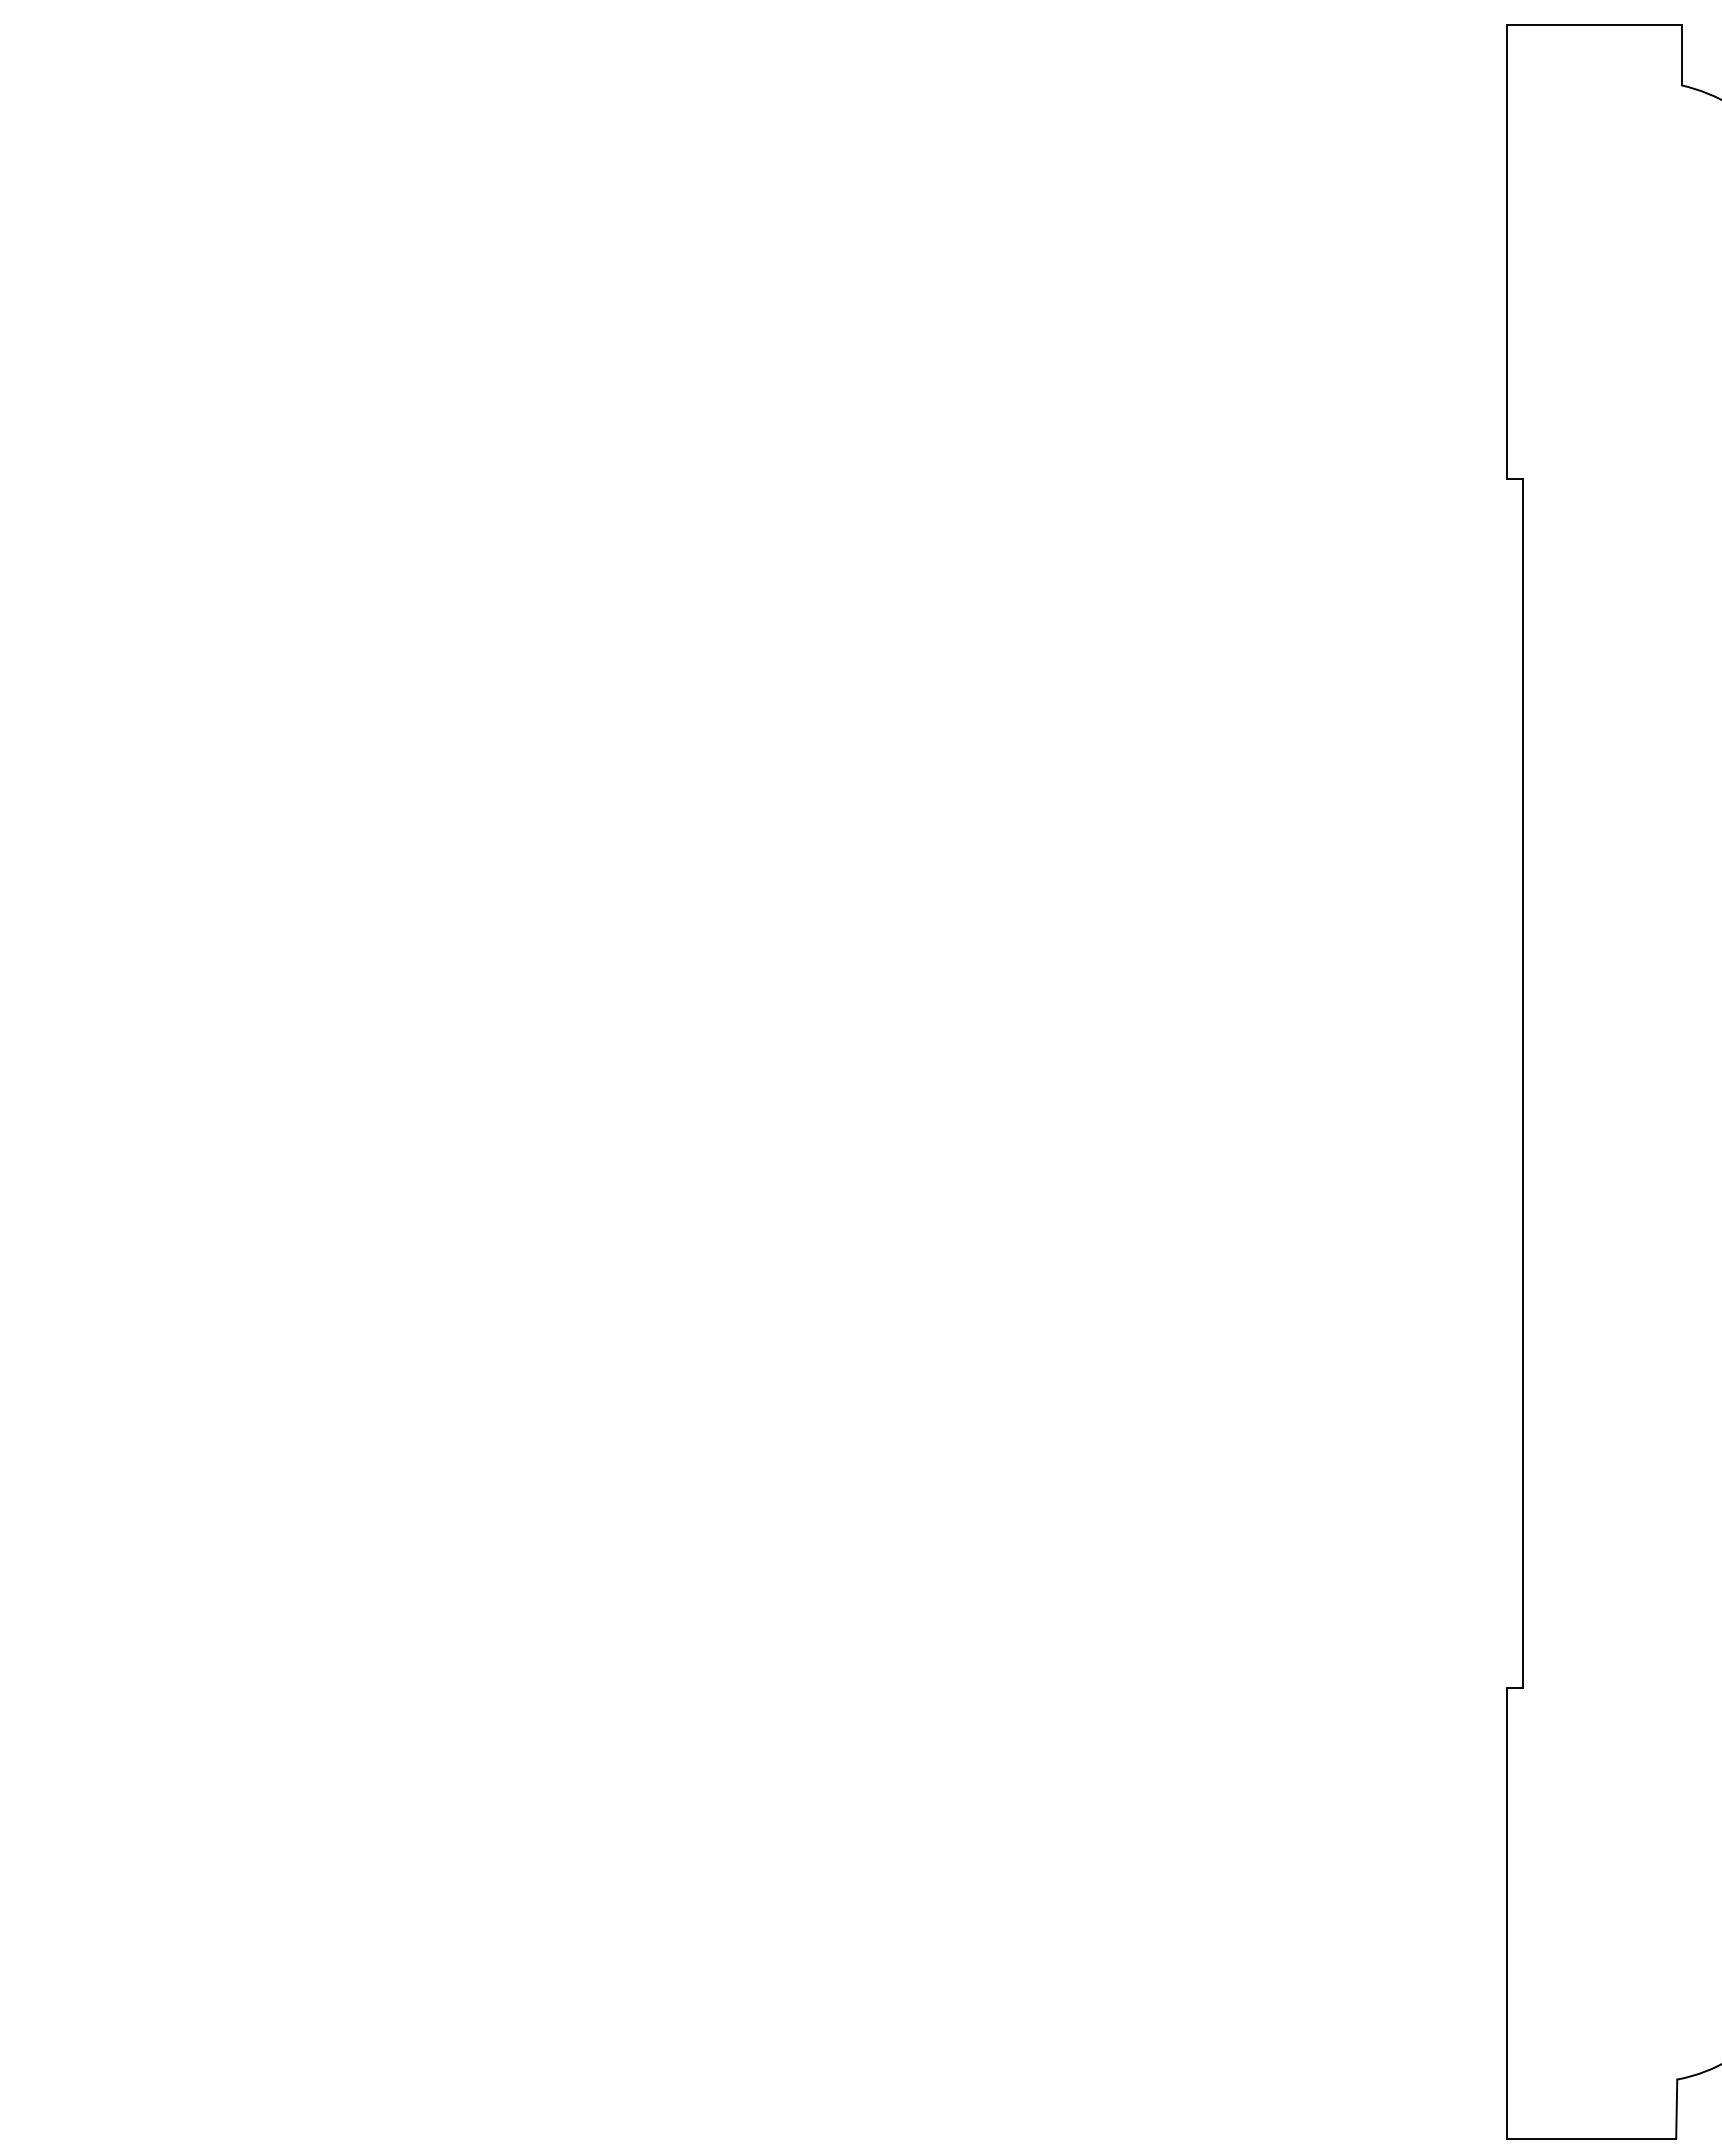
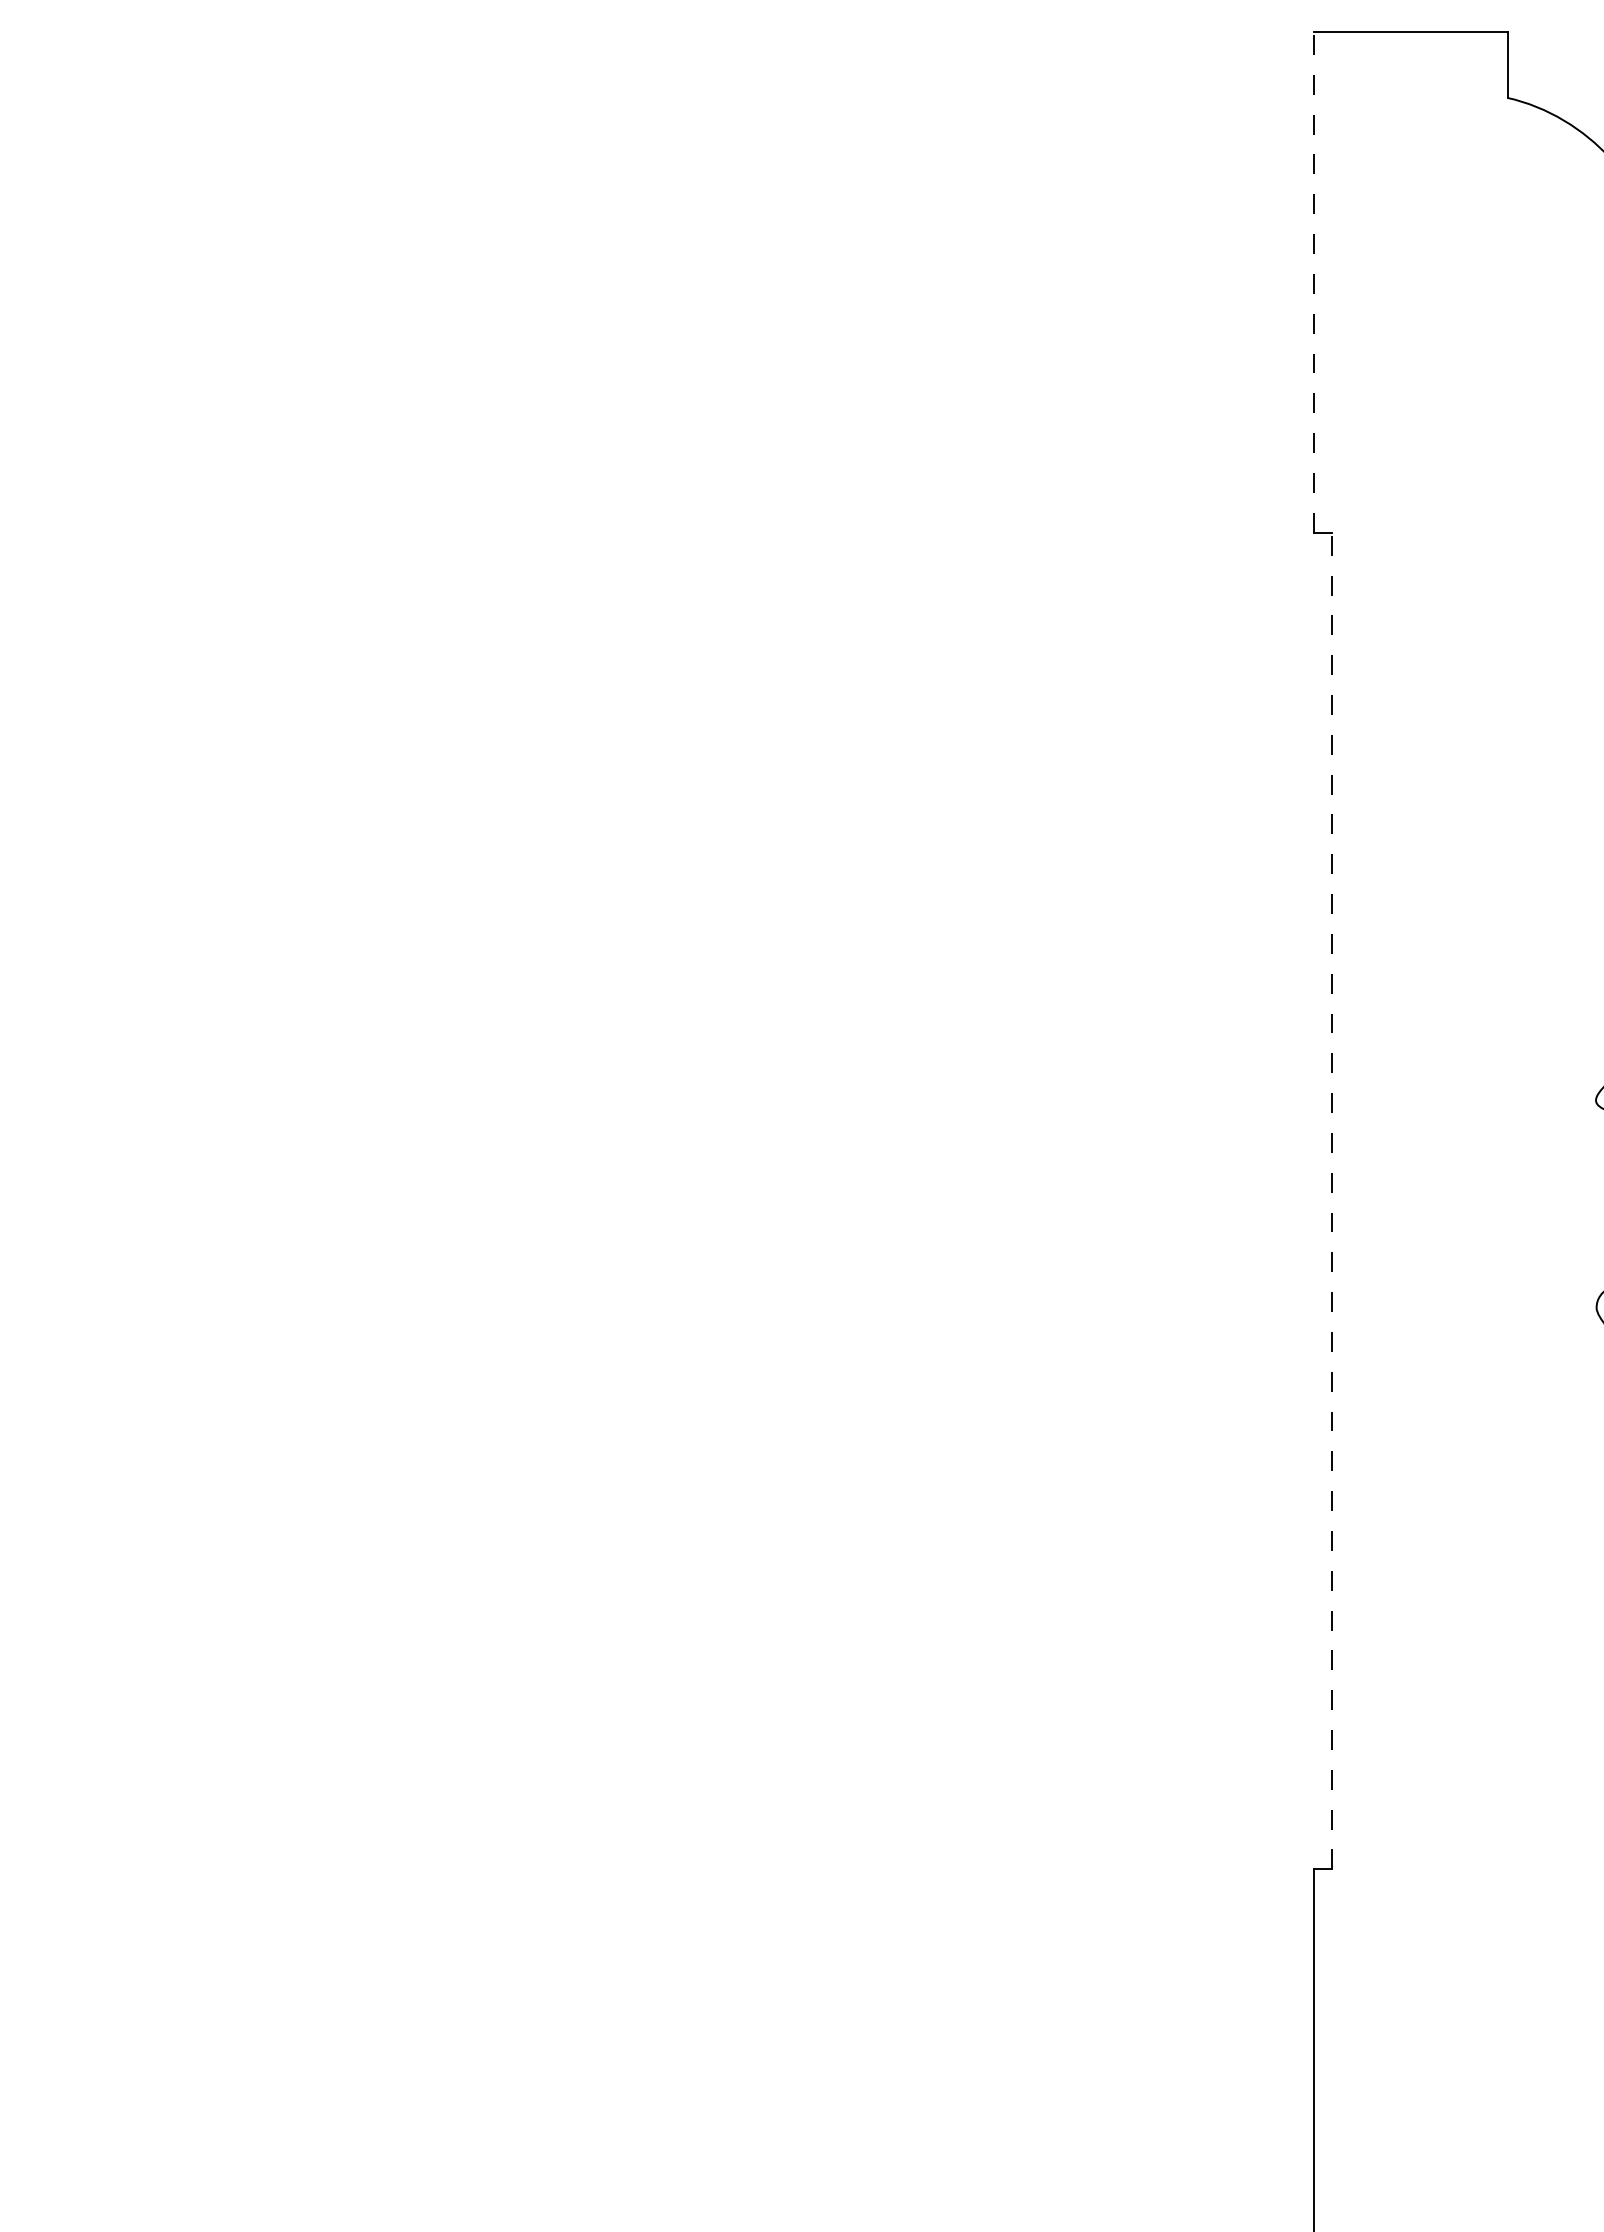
line: (1506, 252) -> (1314, 282), solid -> dashed
line: (1522, 1083) -> (1331, 1201), solid -> dashed

